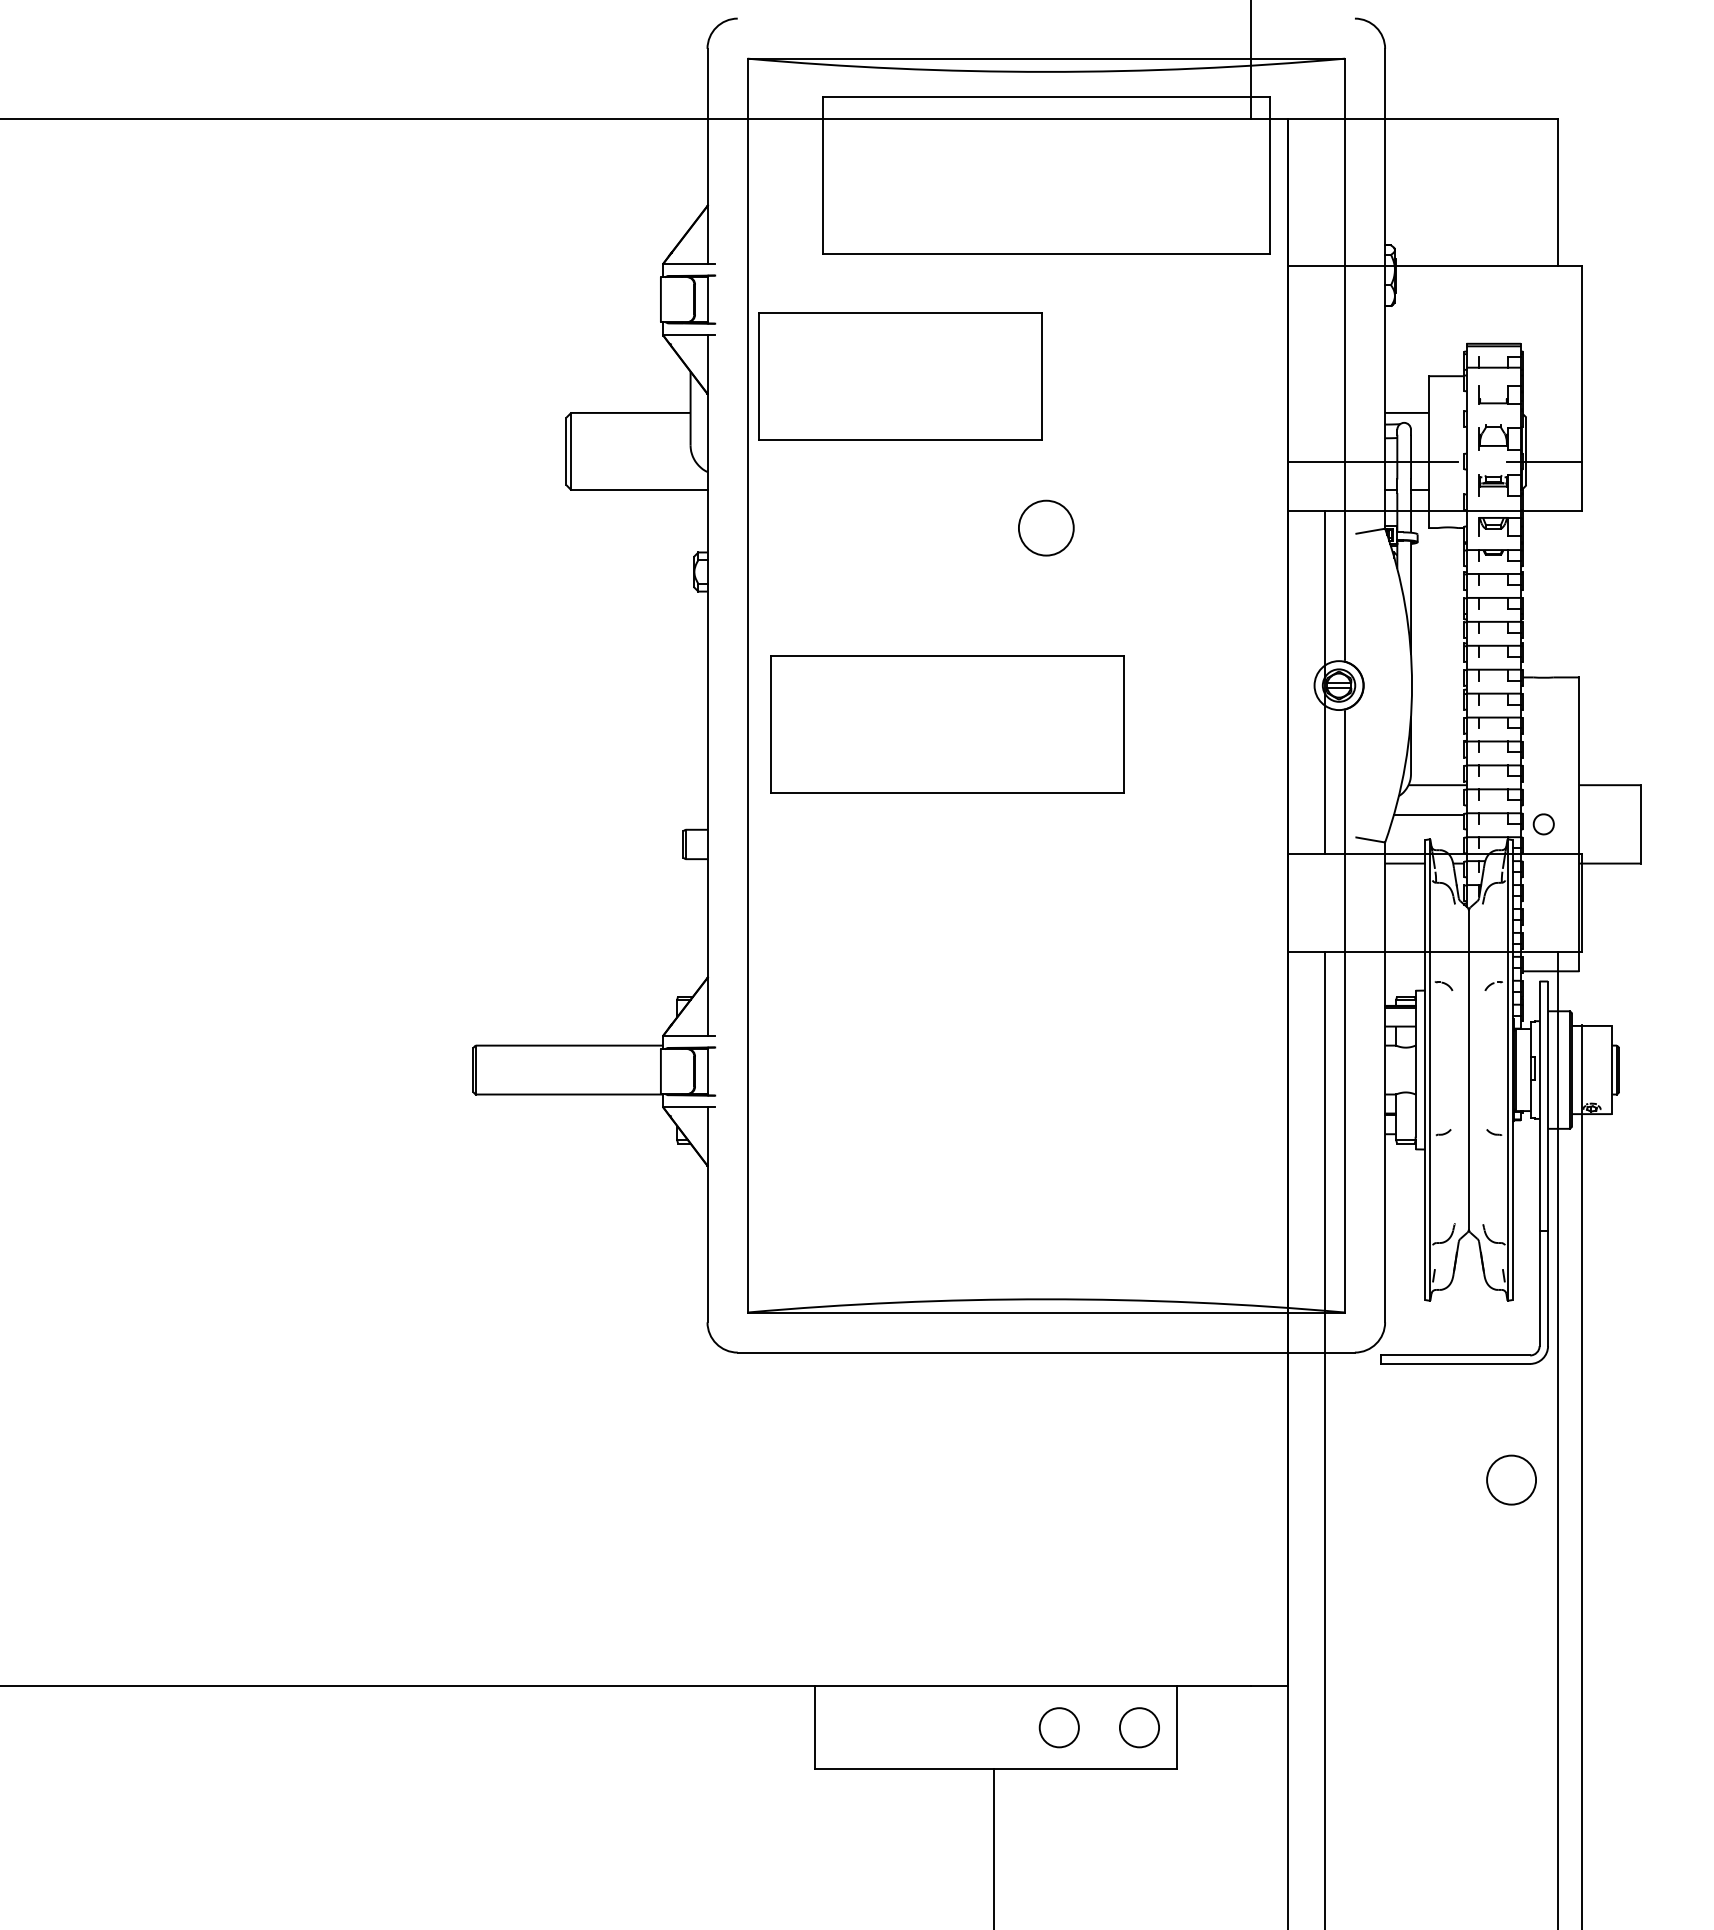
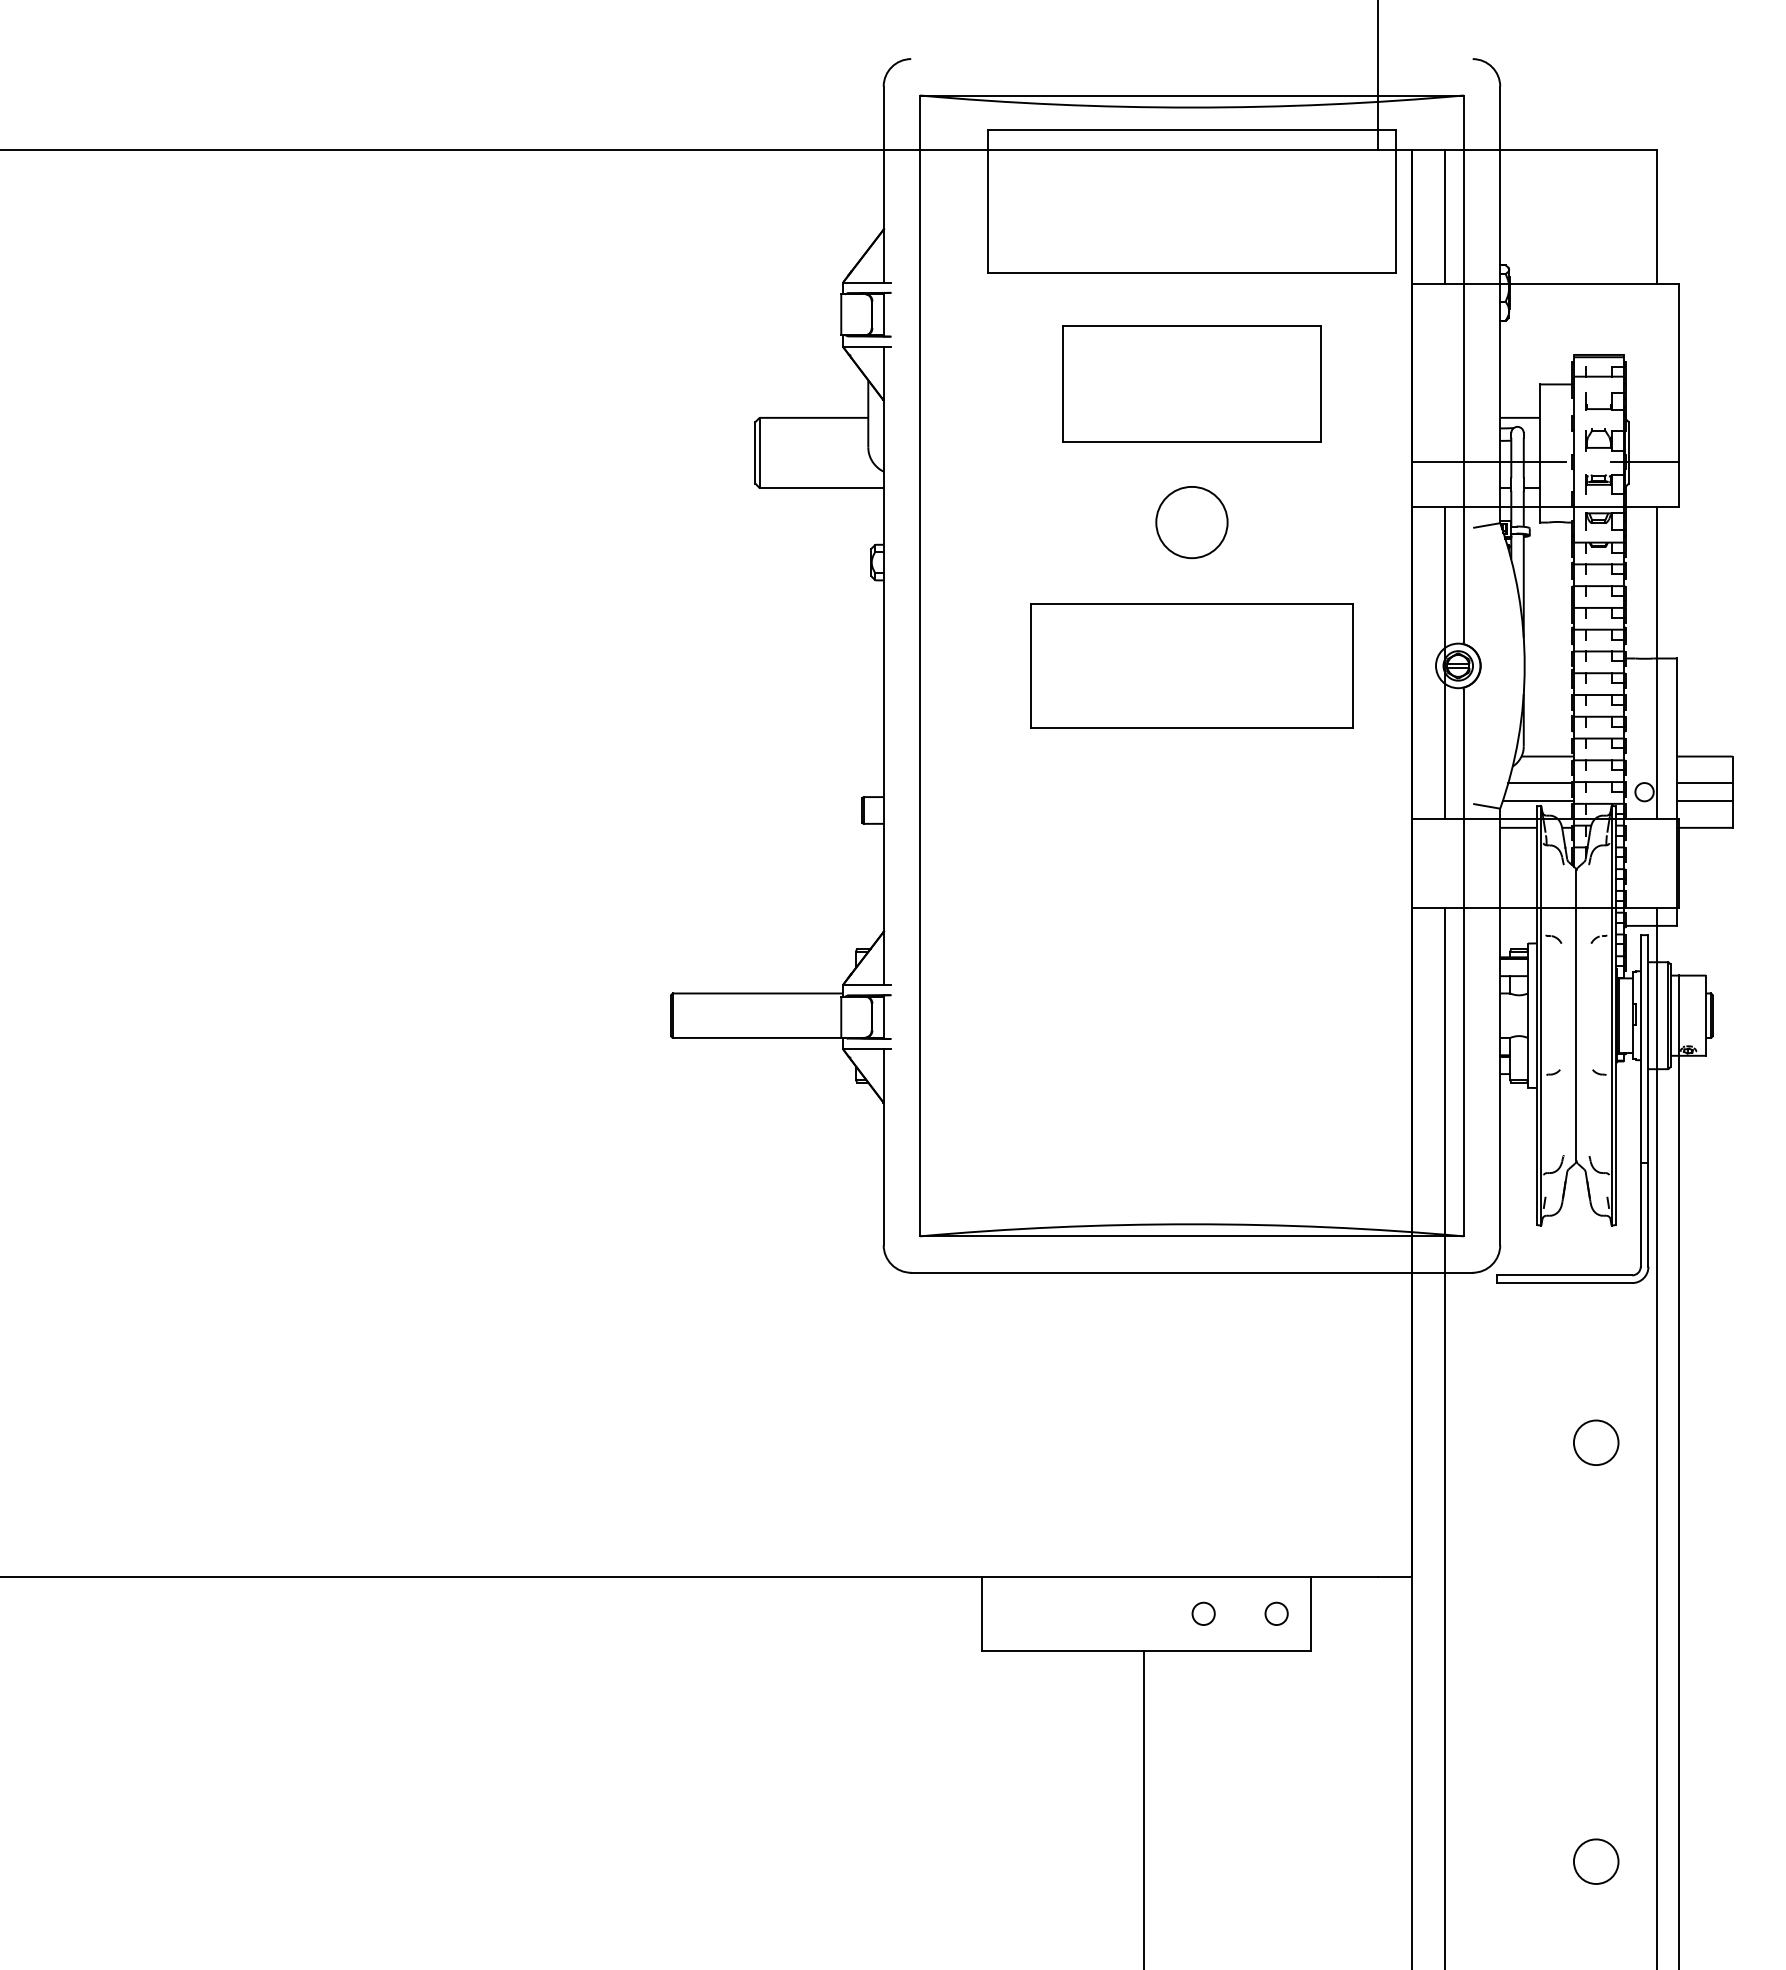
line: (1324, 192) -> (1445, 217), added
part: (899, 375) -> (1191, 383), moved
circle: (1045, 527) -> (1191, 522), size x1.43
line: (1558, 681) -> (1657, 662), added
part: (946, 723) -> (1191, 665), moved
line: (1609, 814) -> (1704, 783), added
line: (1427, 834) -> (1538, 801), added
line: (1609, 834) -> (1704, 801), added
circle: (1511, 1479) -> (1596, 1442), moved
circle: (1059, 1727) -> (1203, 1613), size x0.62
circle: (1139, 1727) -> (1276, 1613), size x0.62

